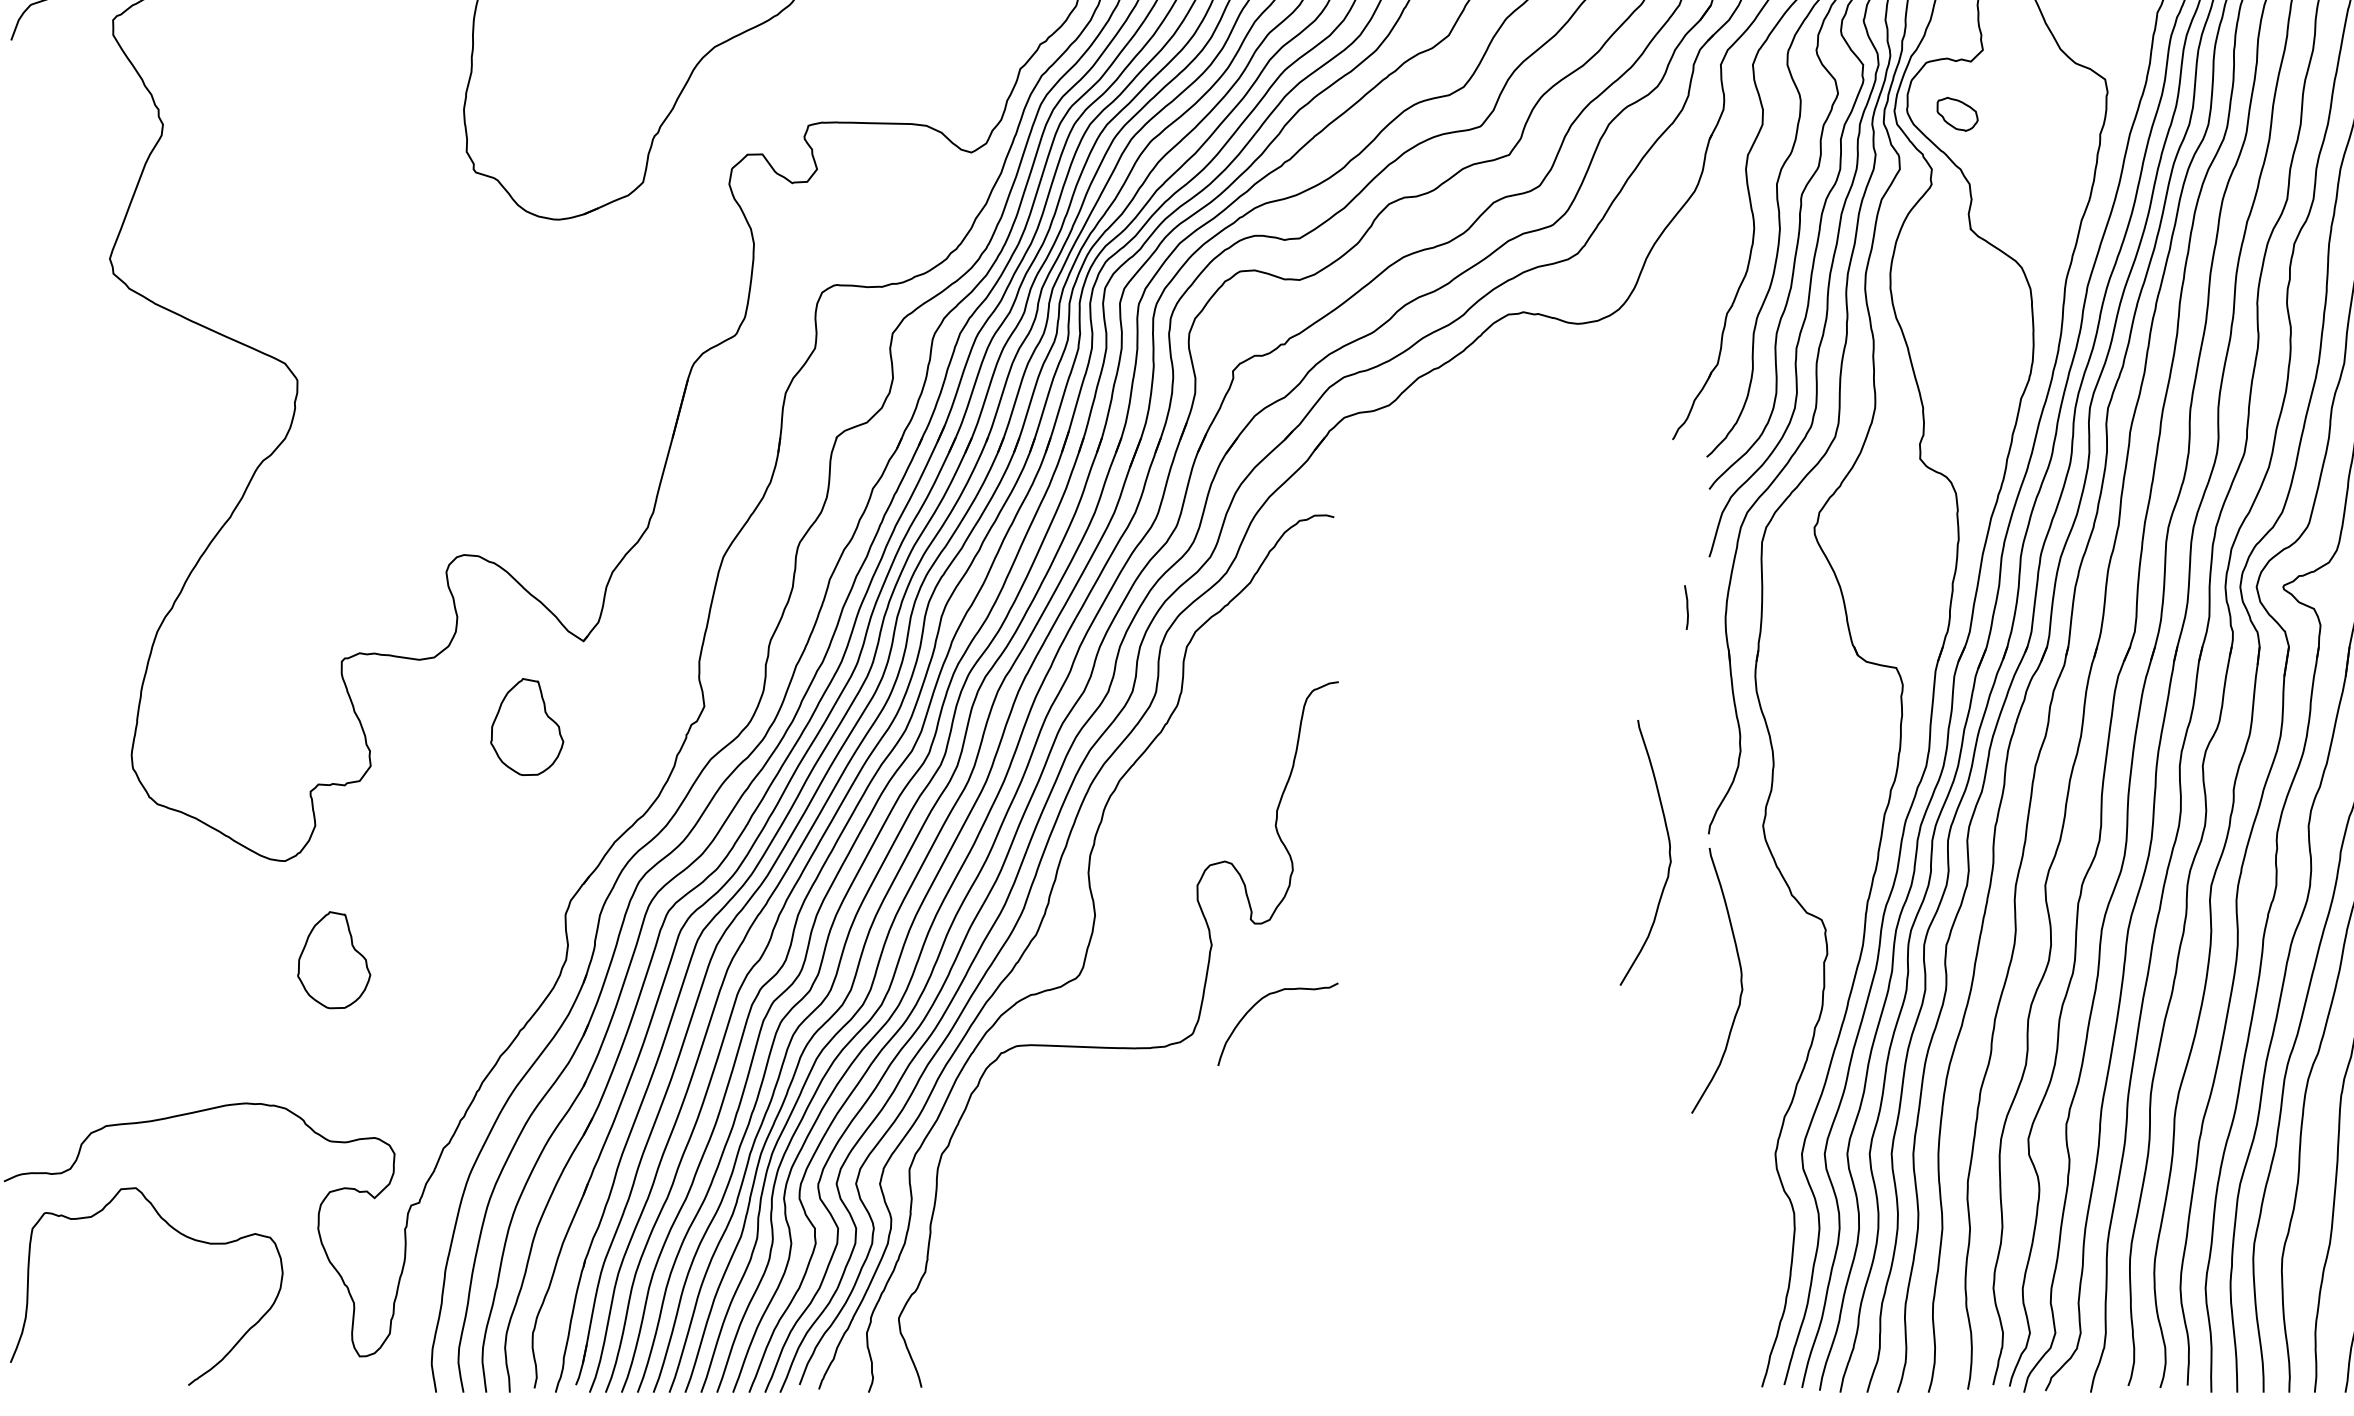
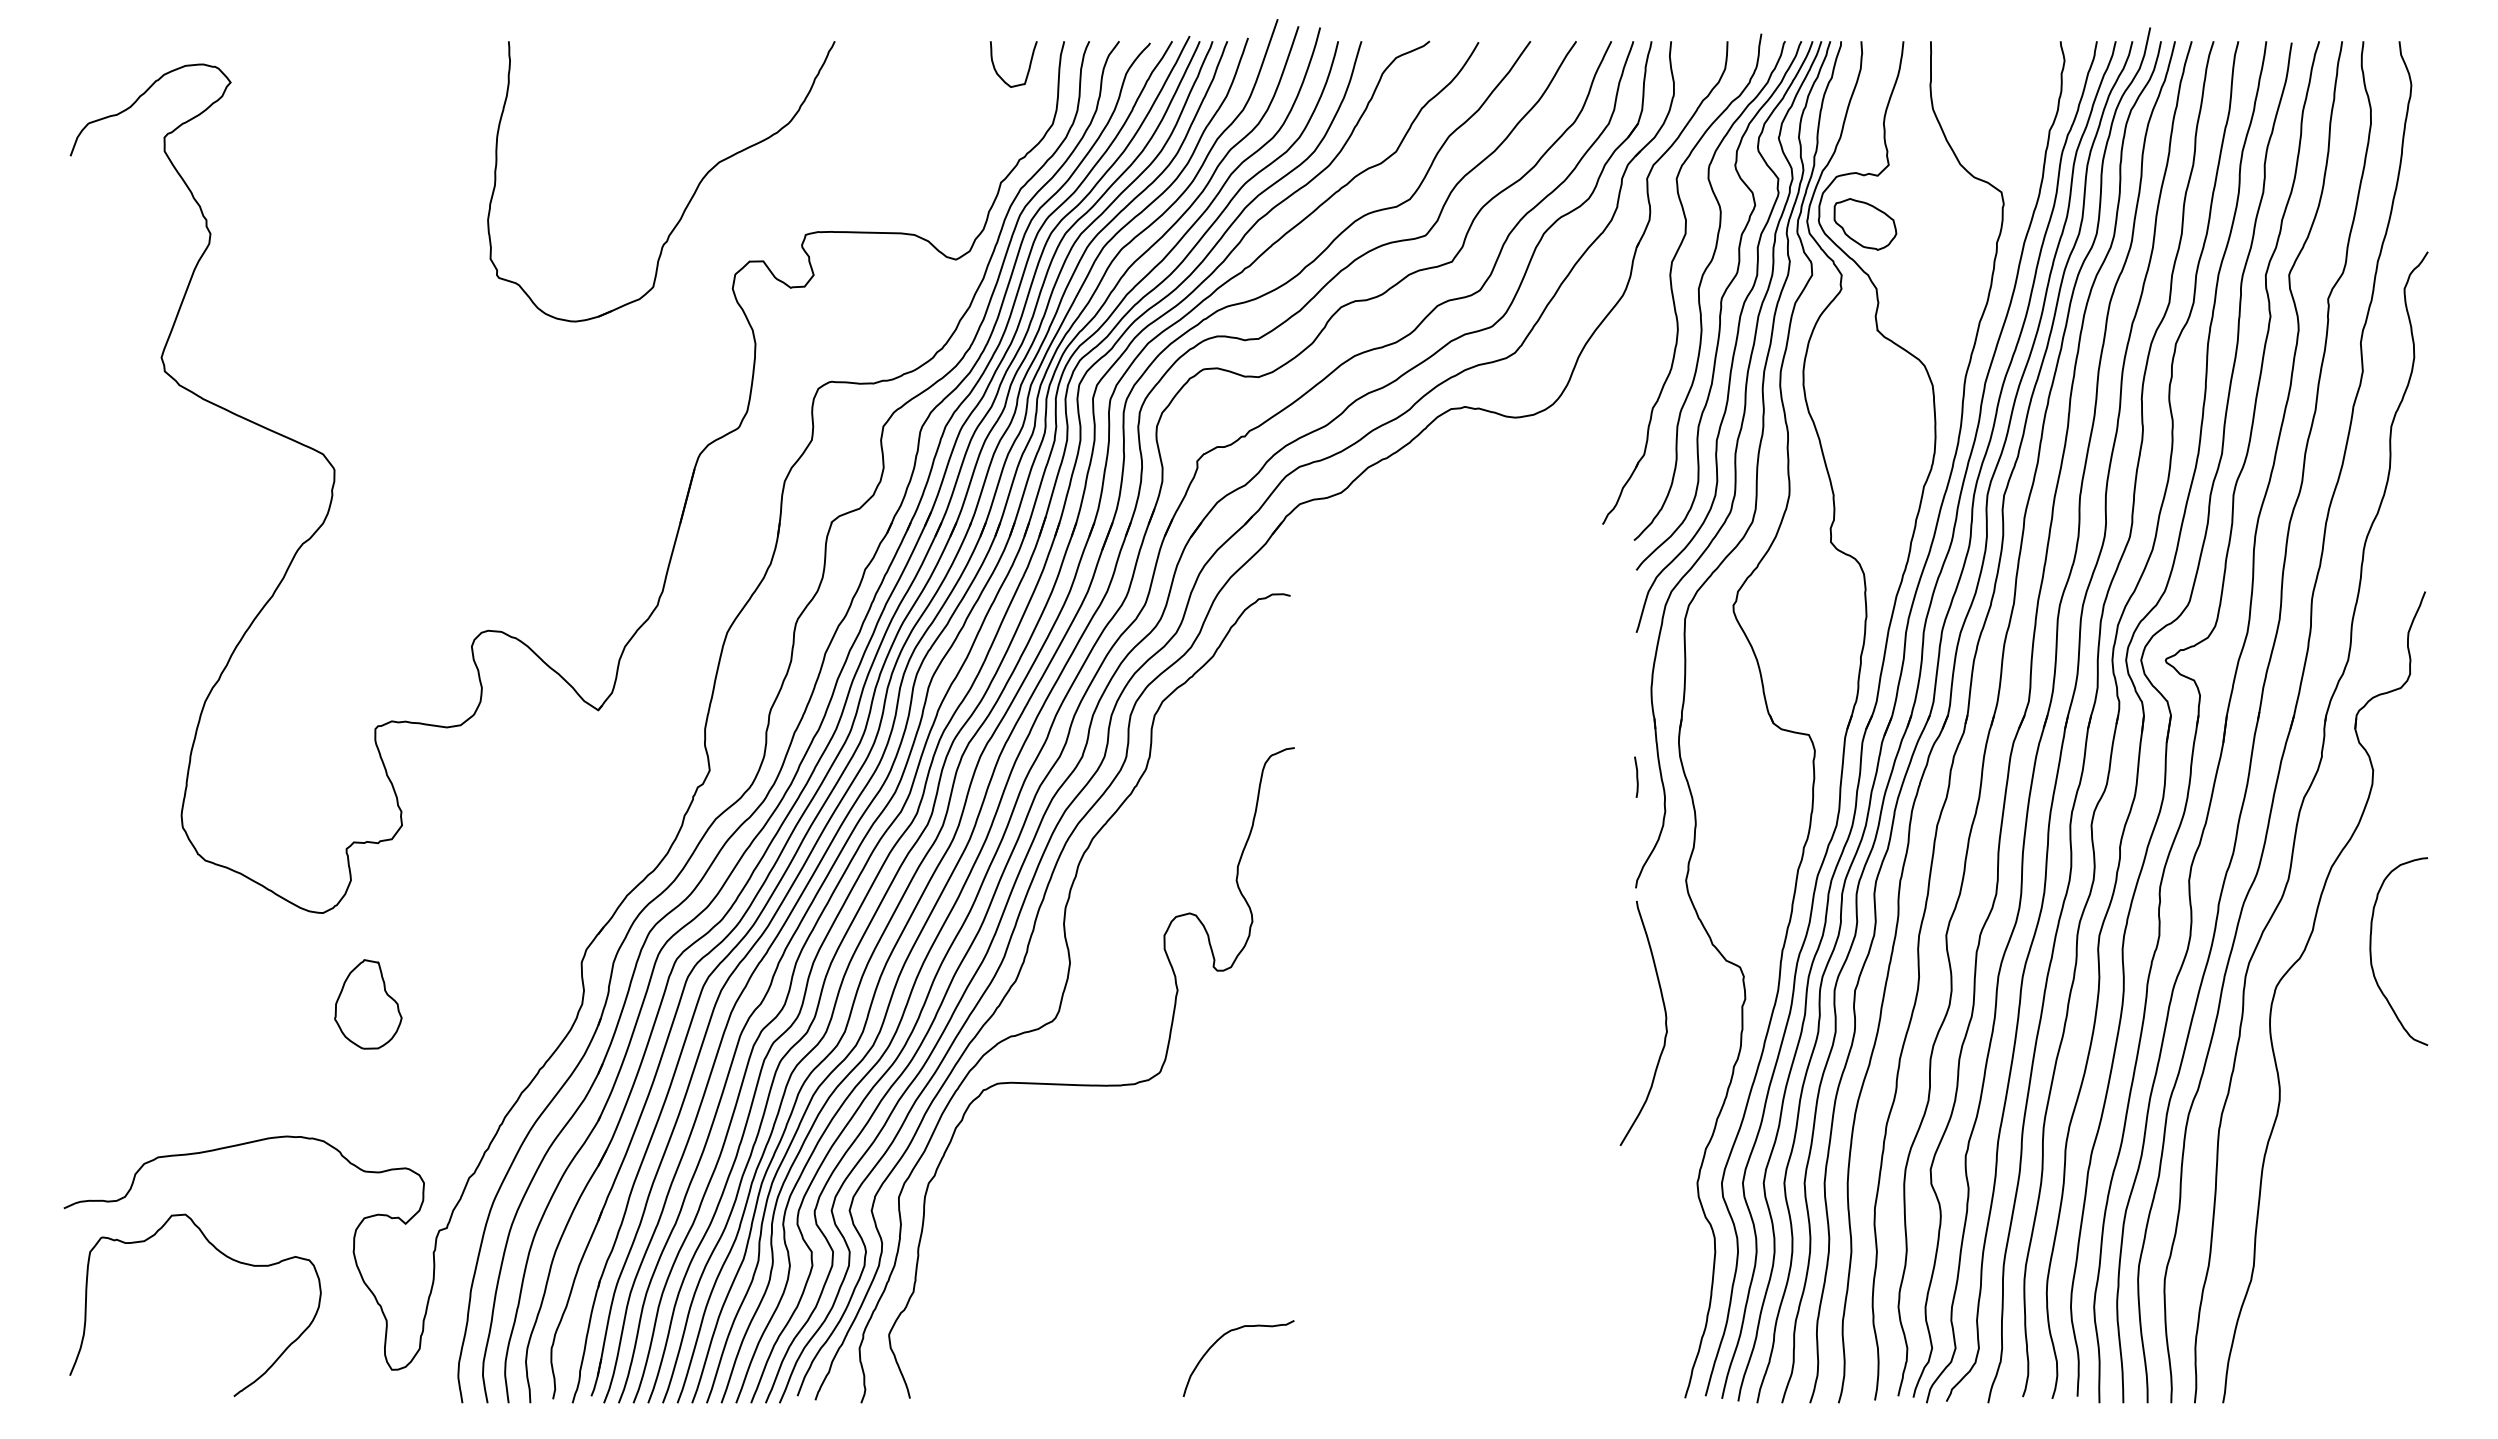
part: (1957, 114) -> (1865, 224), size x1.67
curve: (1686, 606) -> (1636, 776), moved
part: (527, 727) -> (546, 789), removed
curve: (1669, 851) -> (1599, 904), removed
curve: (1258, 1003) -> (1220, 1339), moved

